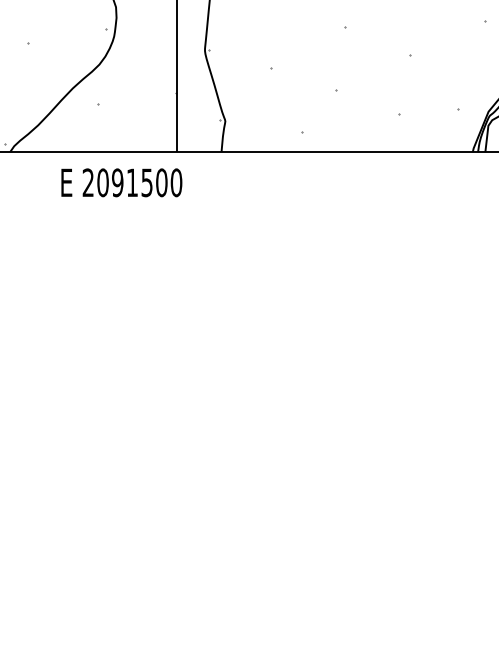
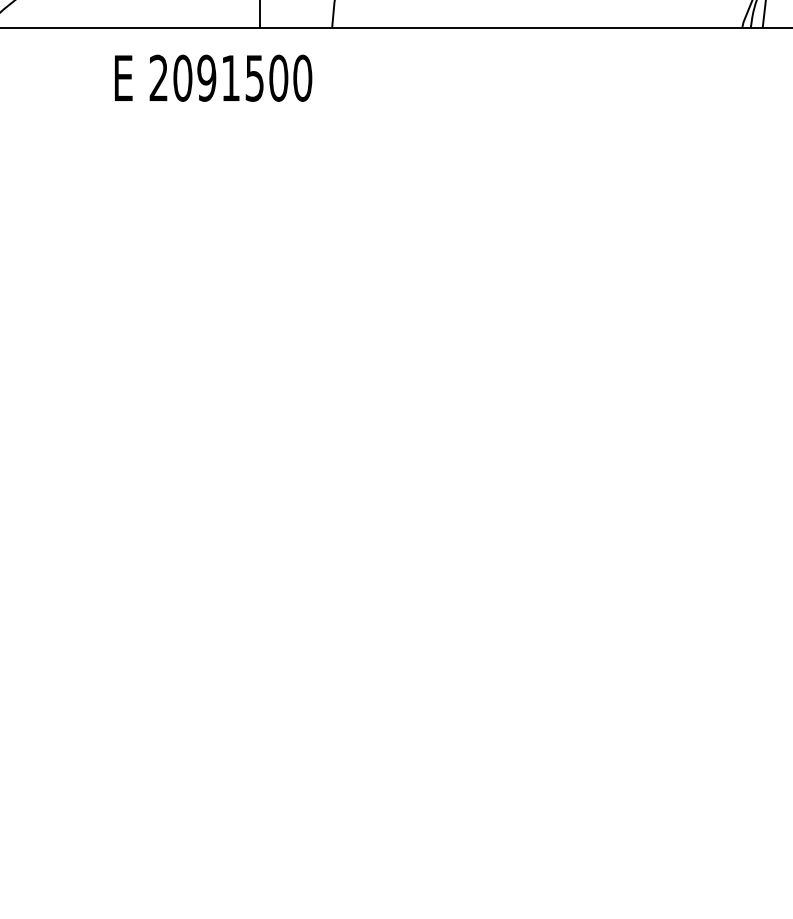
text: (121, 182) -> (212, 77), moved

